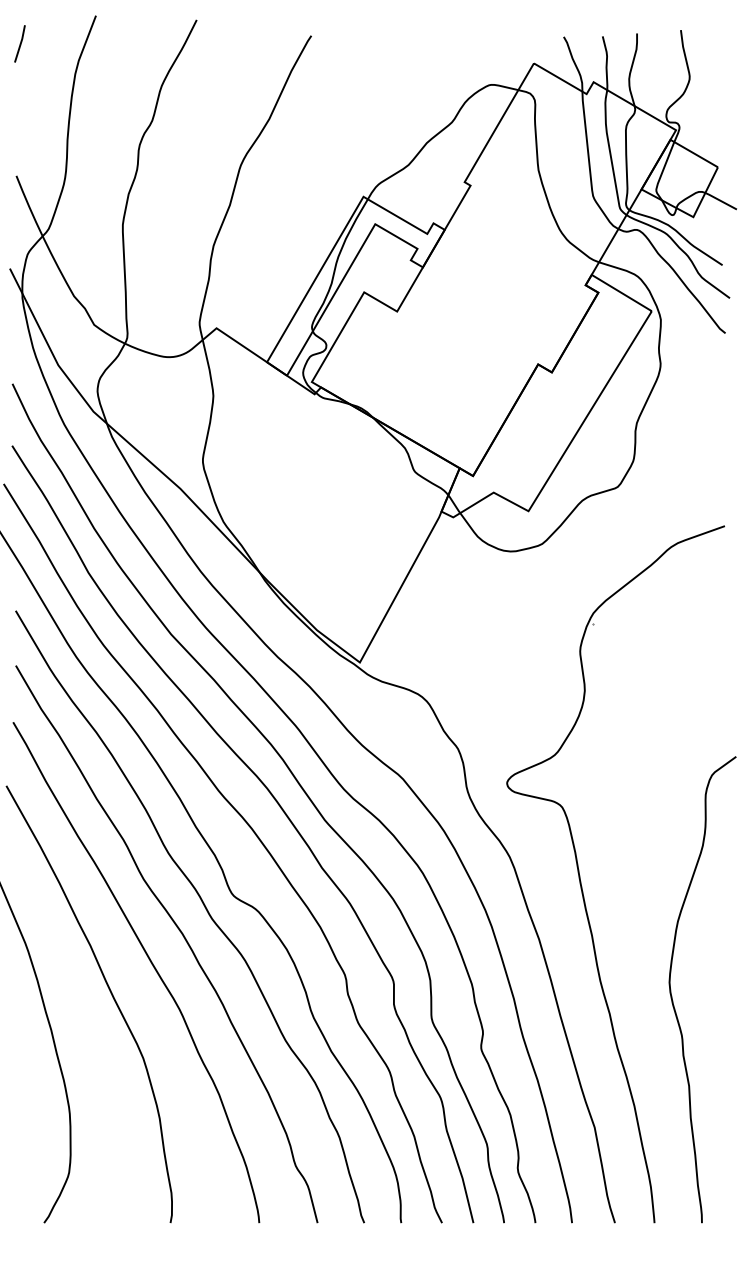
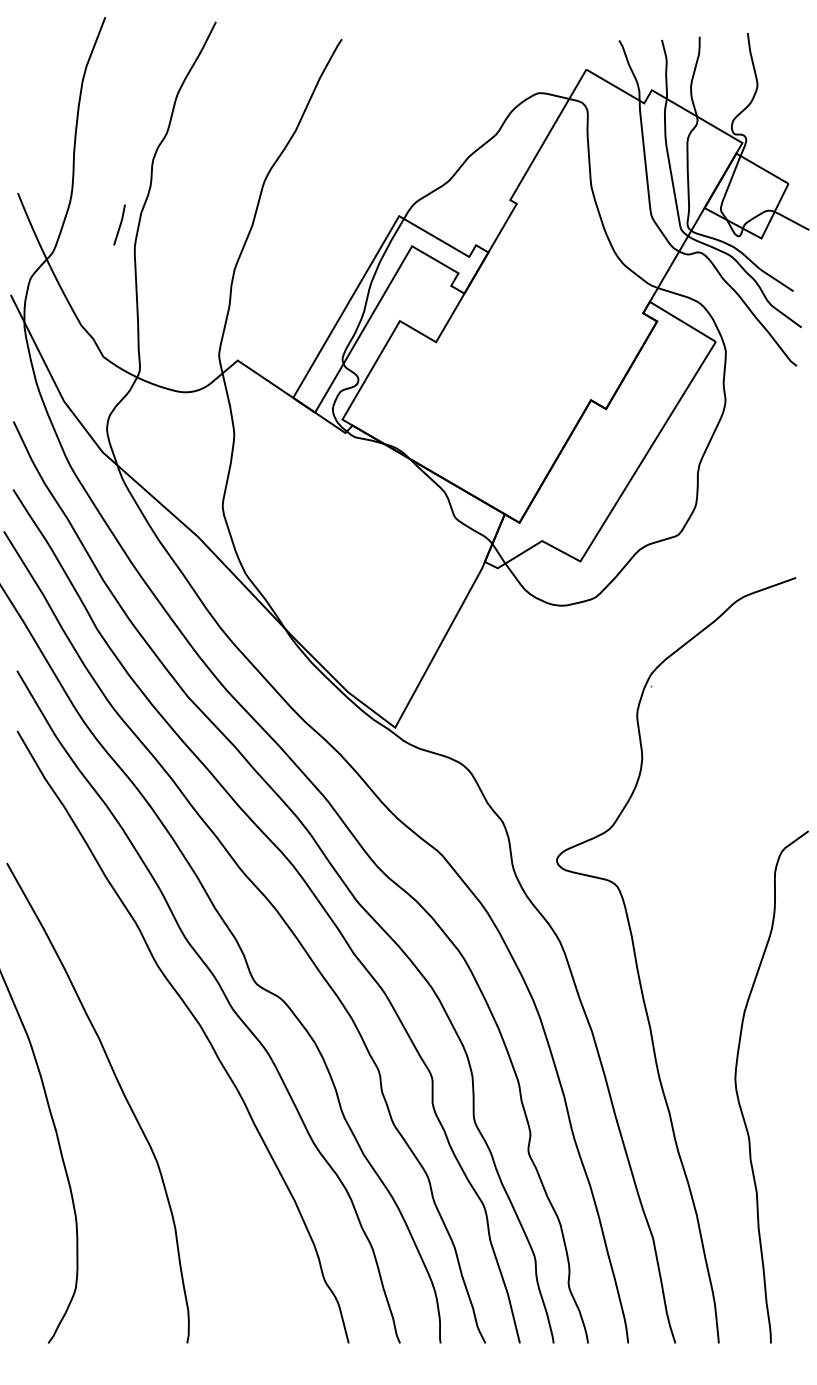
line: (19, 43) -> (119, 224), moved
curve: (151, 964) -> (166, 1059), removed

